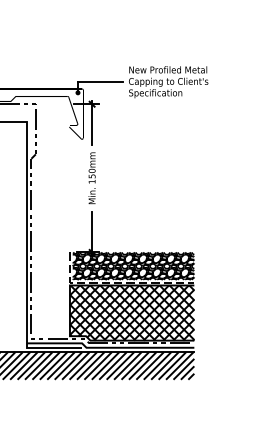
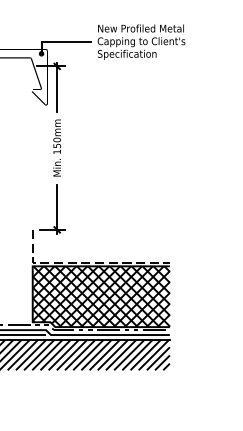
hatch: (133, 265) -> (102, 244), removed

